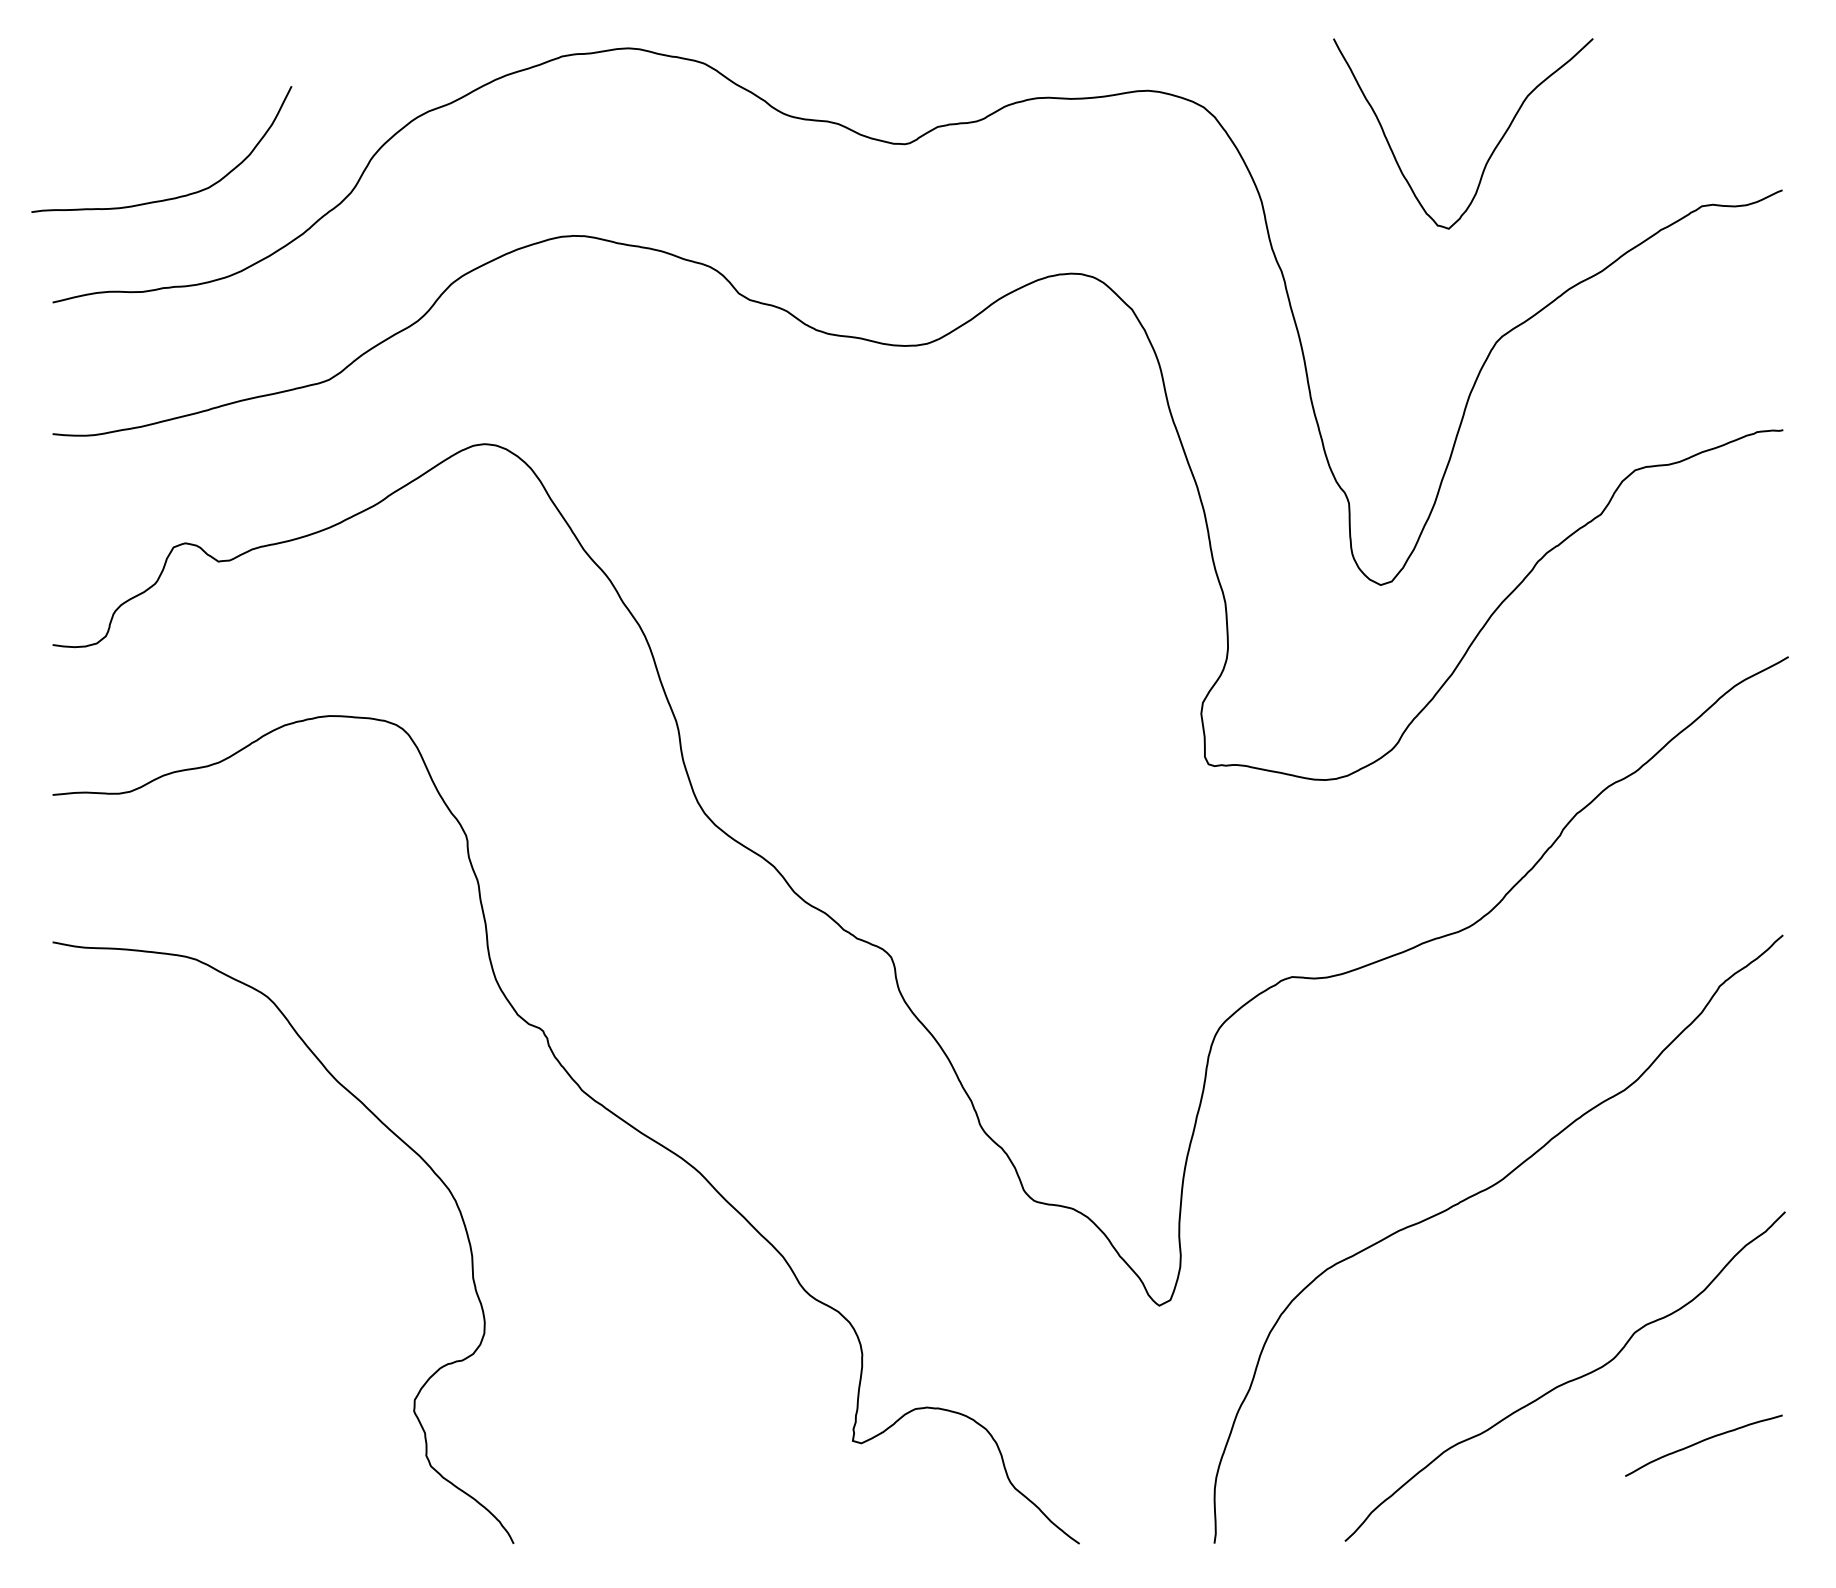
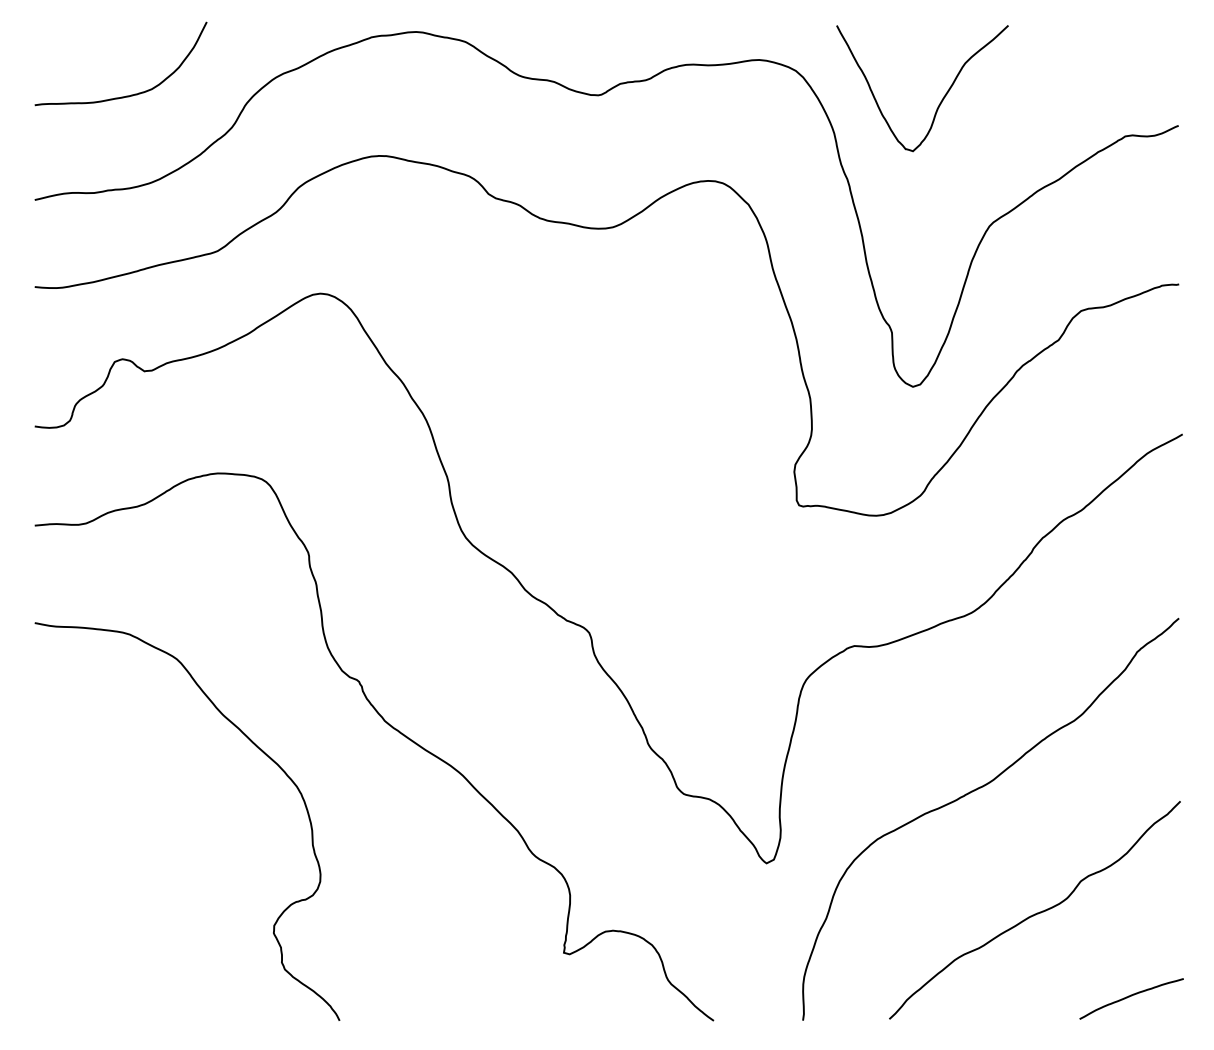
curve: (1491, 150) -> (941, 99), moved
curve: (170, 197) -> (126, 95), moved
curve: (1703, 1442) -> (1131, 996), moved

